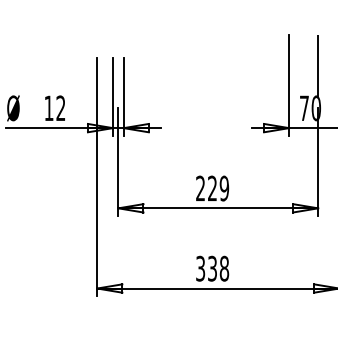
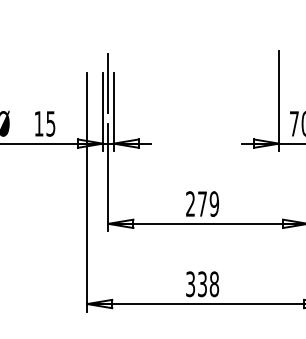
line: (118, 67) -> (108, 83), added
text: (60, 108) -> (50, 124), 12 -> 15
text: (212, 187) -> (202, 203), 229 -> 279

